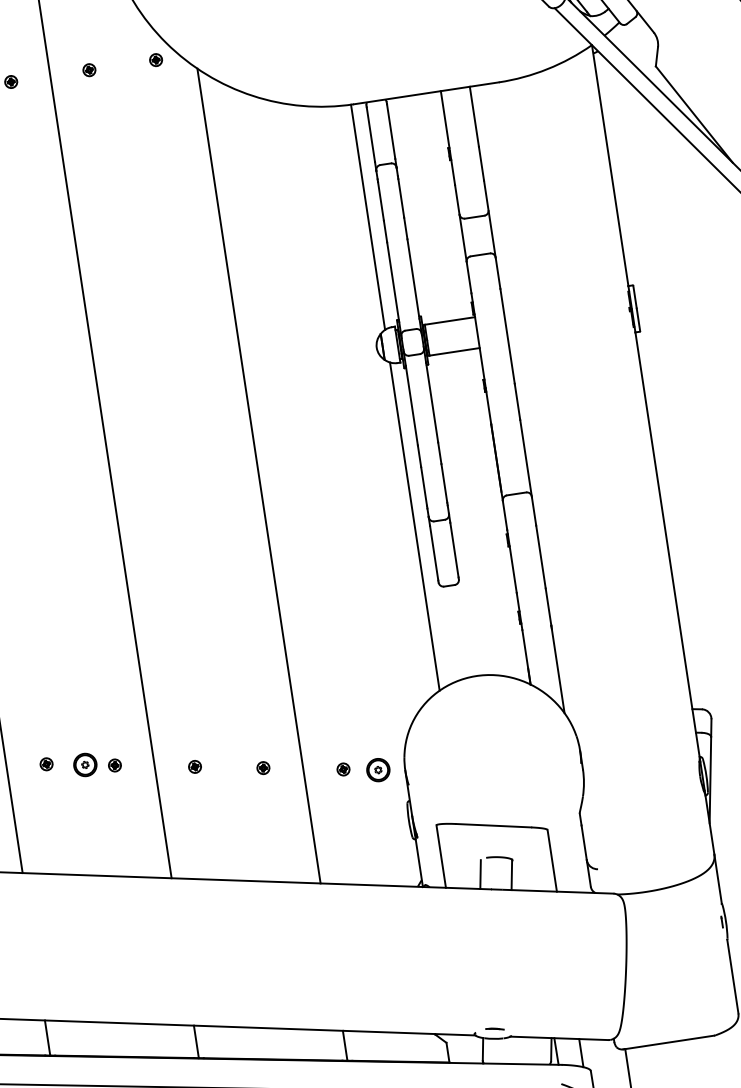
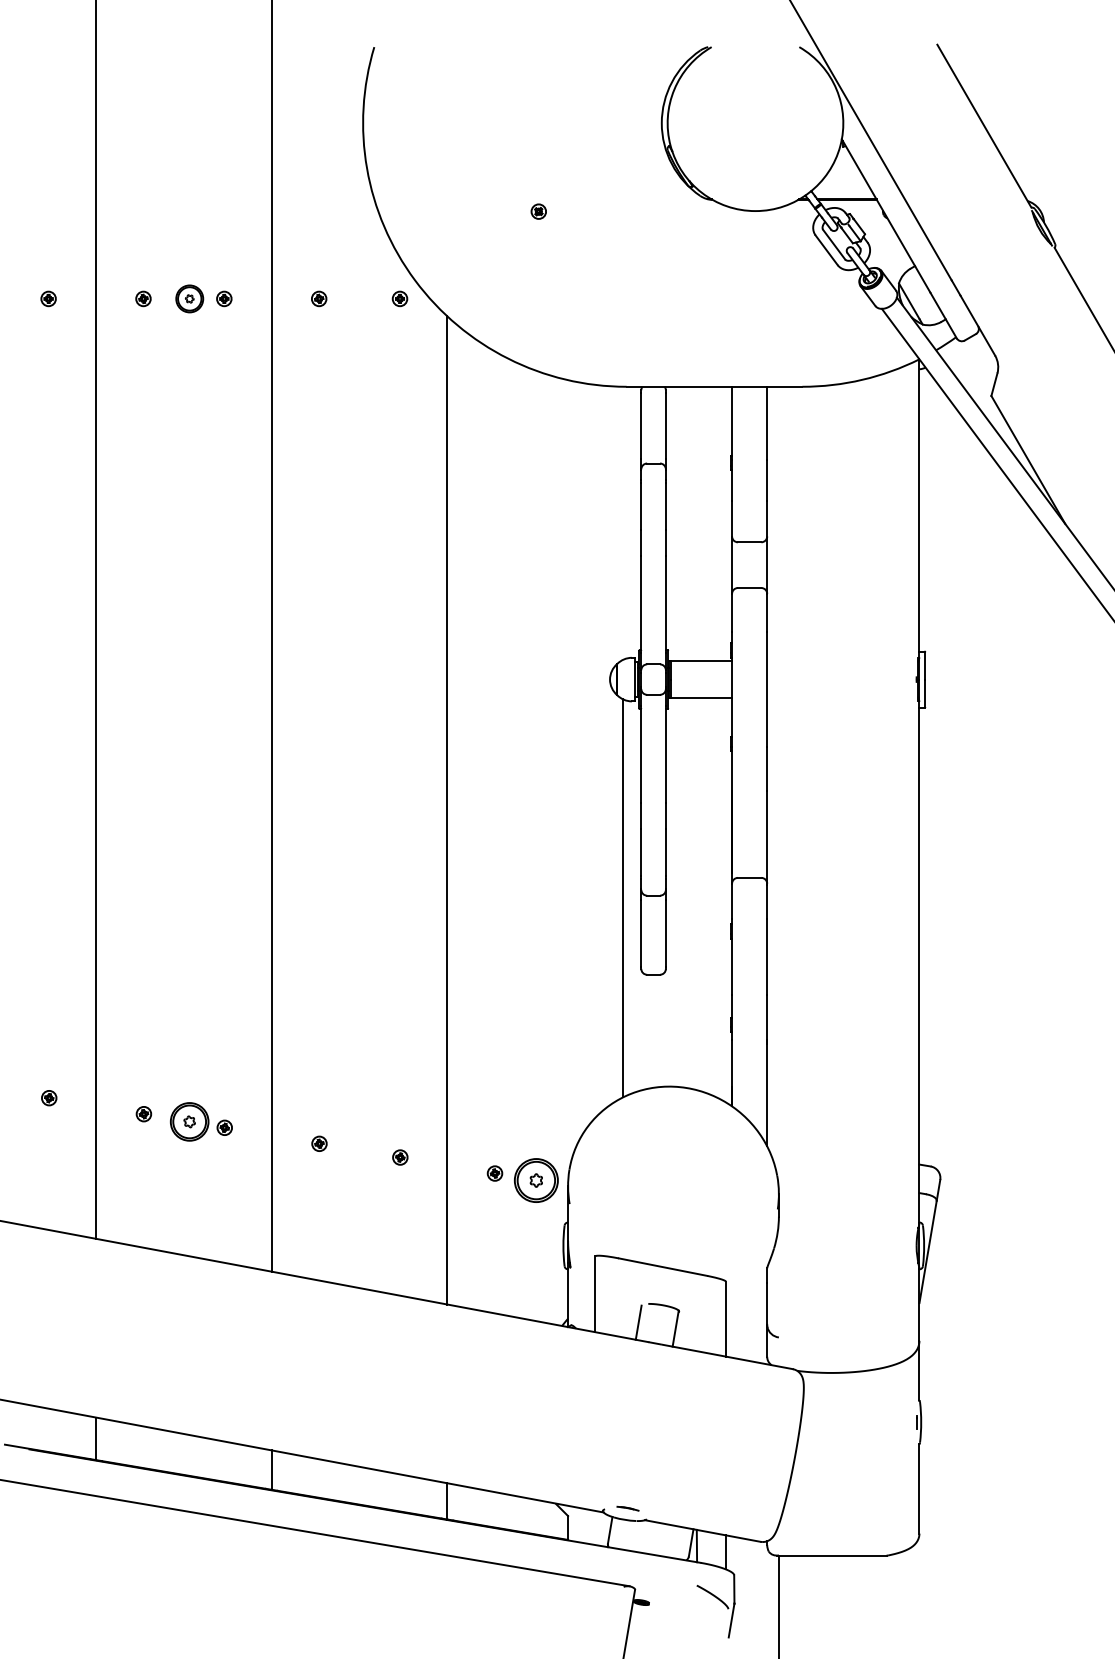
line: (368, 216) -> (623, 522), removed
part: (85, 764) -> (189, 1121), size x1.4
part: (377, 770) -> (535, 1180), size x1.6

